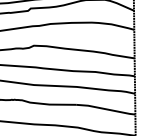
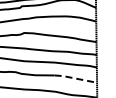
line: (106, 109) -> (76, 78), solid -> dashed

